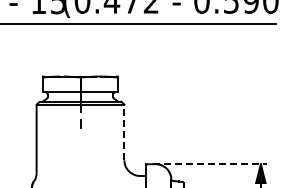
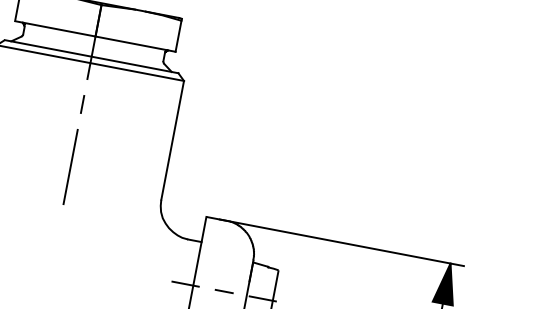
line: (124, 132) -> (172, 140), dashed -> solid
line: (80, 152) -> (70, 165), added
line: (210, 164) -> (343, 243), dashed -> solid

